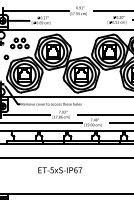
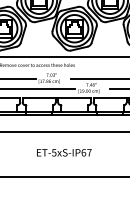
text: (60, 170) -> (64, 153), moved

